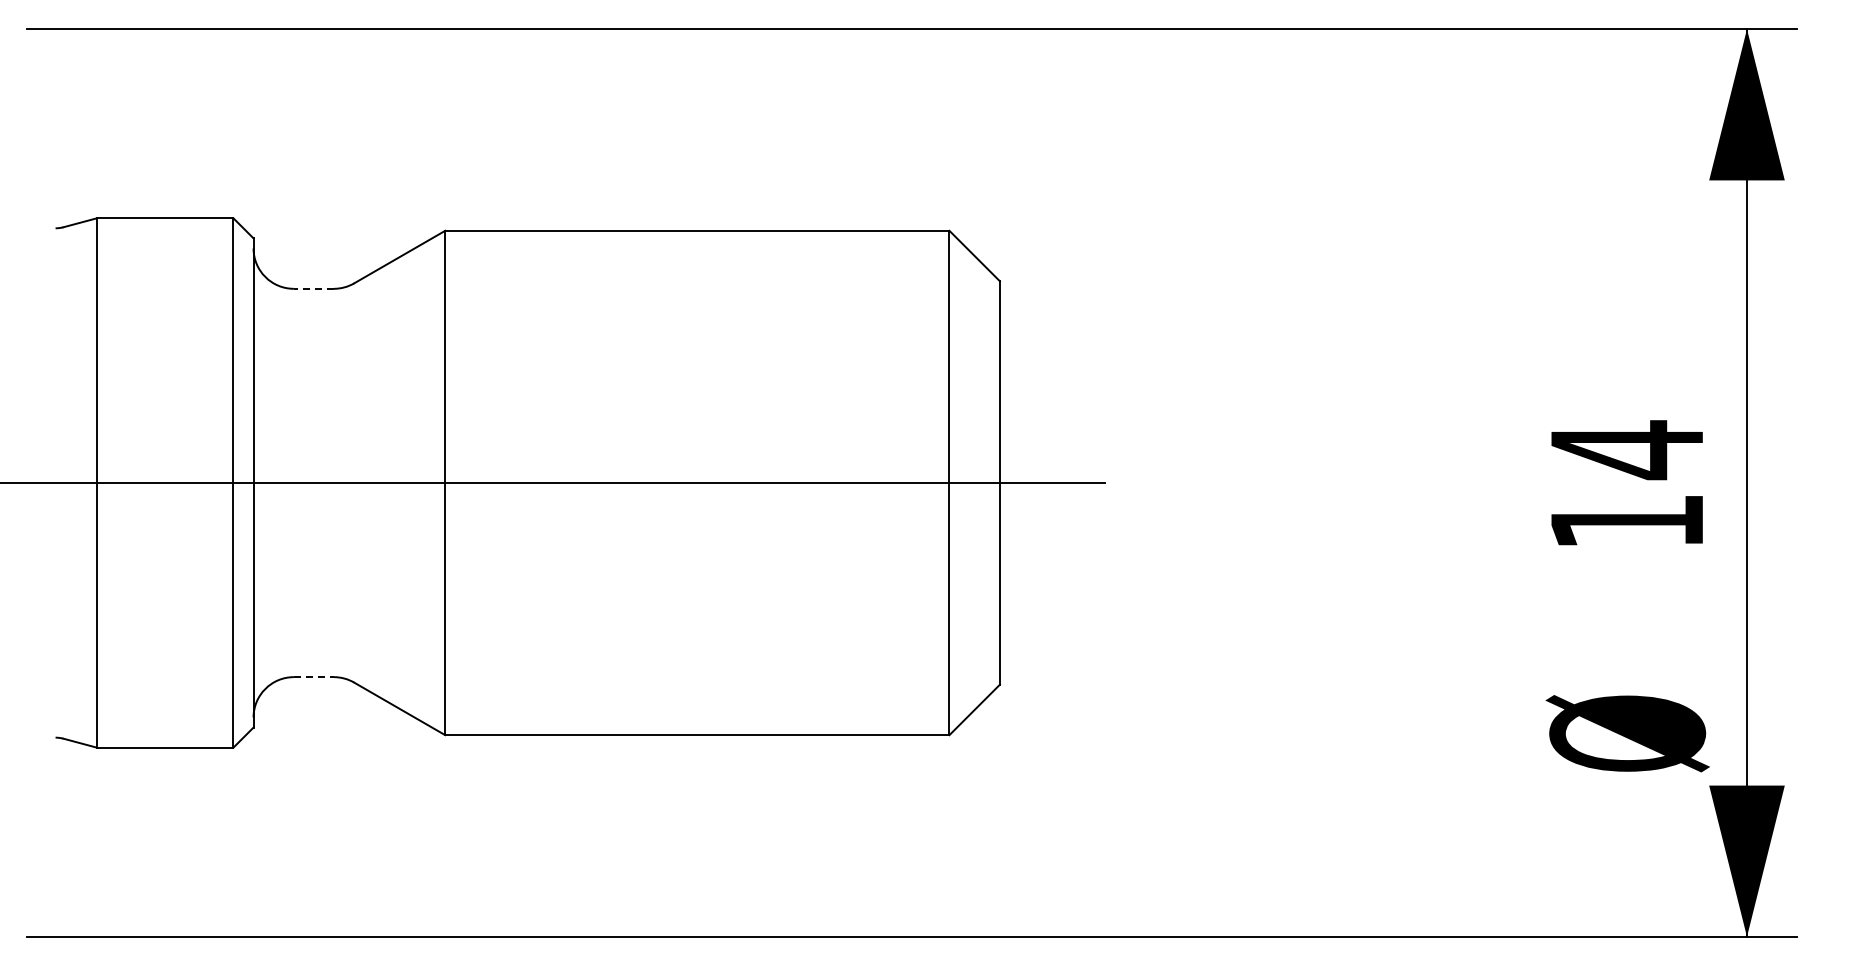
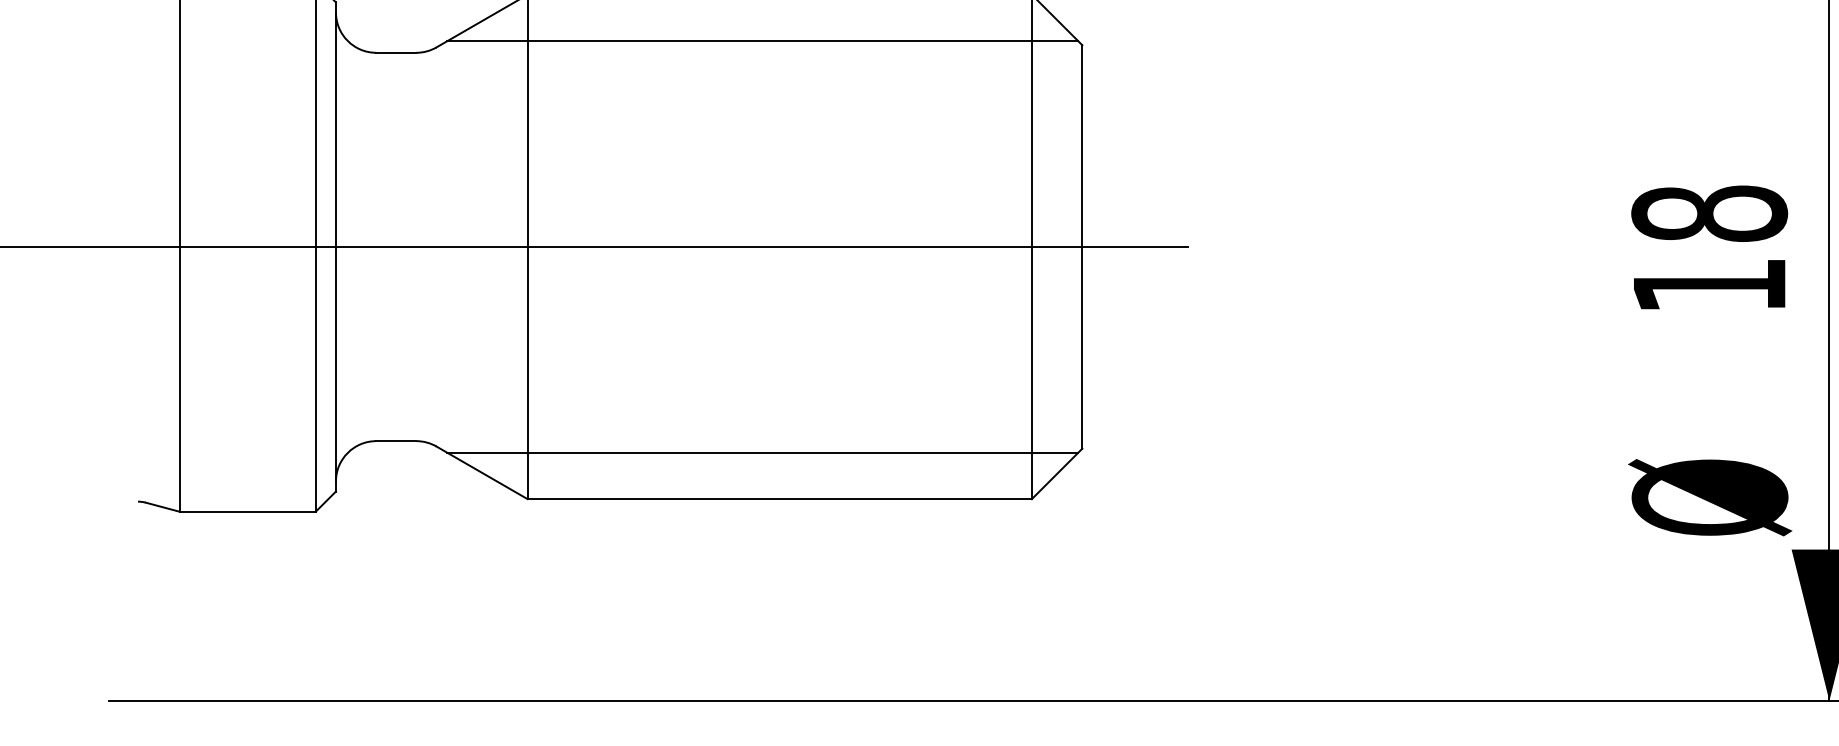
line: (679, 277) -> (761, 41), added
line: (313, 288) -> (395, 52), dashed -> solid
text: (1626, 450) -> (1708, 214), 14 -> 18
line: (314, 677) -> (396, 441), dashed -> solid
line: (679, 688) -> (761, 452), added

